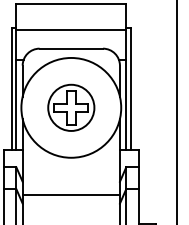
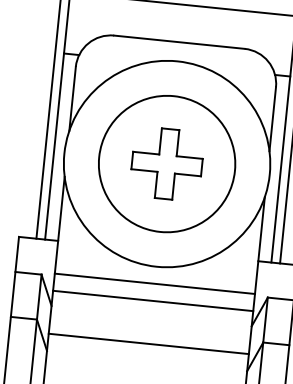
circle: (71, 107) -> (167, 163), size x1.43
line: (70, 166) -> (153, 284), added
line: (70, 174) -> (151, 300), added

